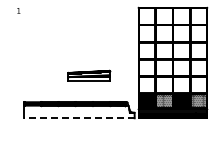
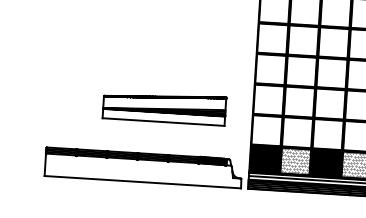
part: (88, 75) -> (163, 107), size x1.67
line: (79, 118) -> (142, 182), dashed -> solid

